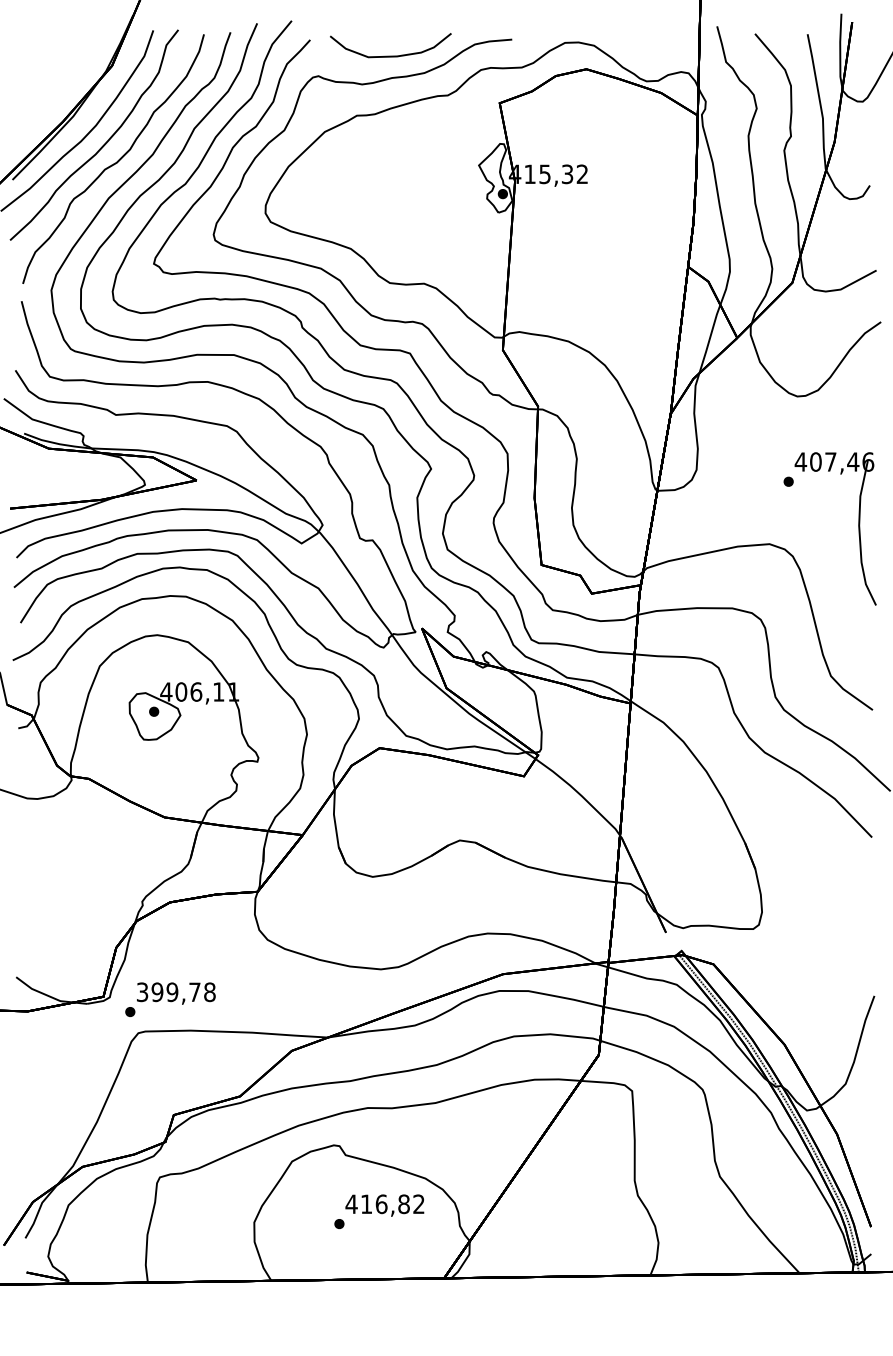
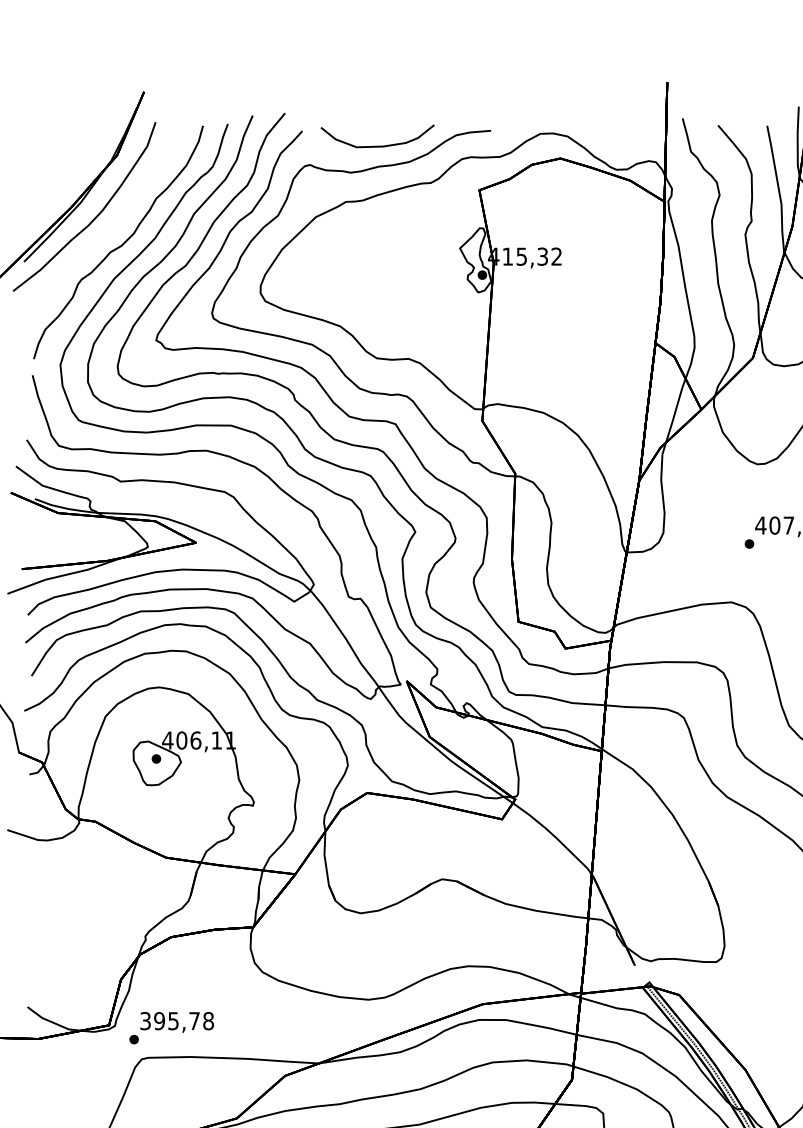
curve: (103, 144) -> (109, 228), removed
text: (172, 991) -> (173, 1020), 399,78 -> 395,78

